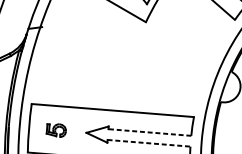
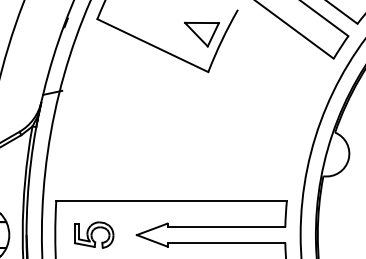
part: (56, 130) -> (94, 234), size x1.43
line: (149, 132) -> (226, 227), dashed -> solid
line: (149, 143) -> (226, 242), dashed -> solid

